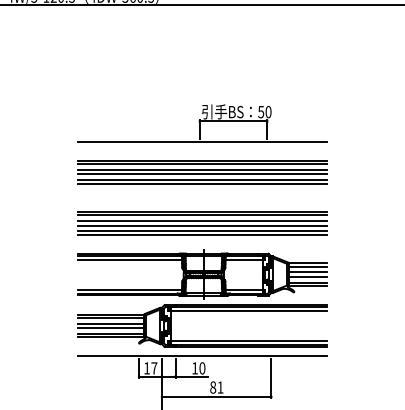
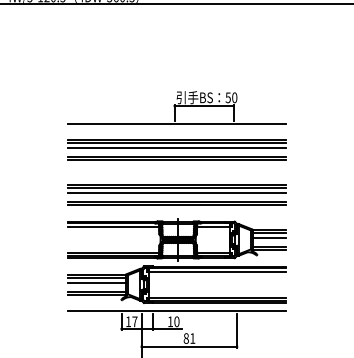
line: (201, 174) -> (176, 152), removed
line: (201, 226) -> (176, 197), removed
line: (308, 276) -> (269, 241), removed
line: (110, 327) -> (96, 286), removed

